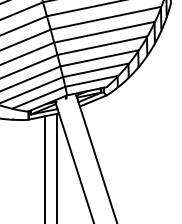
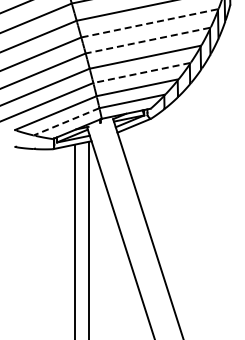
line: (105, 18) -> (149, 23), solid -> dashed
line: (104, 32) -> (147, 40), solid -> dashed
line: (99, 58) -> (141, 73), solid -> dashed
line: (38, 97) -> (66, 121), solid -> dashed

